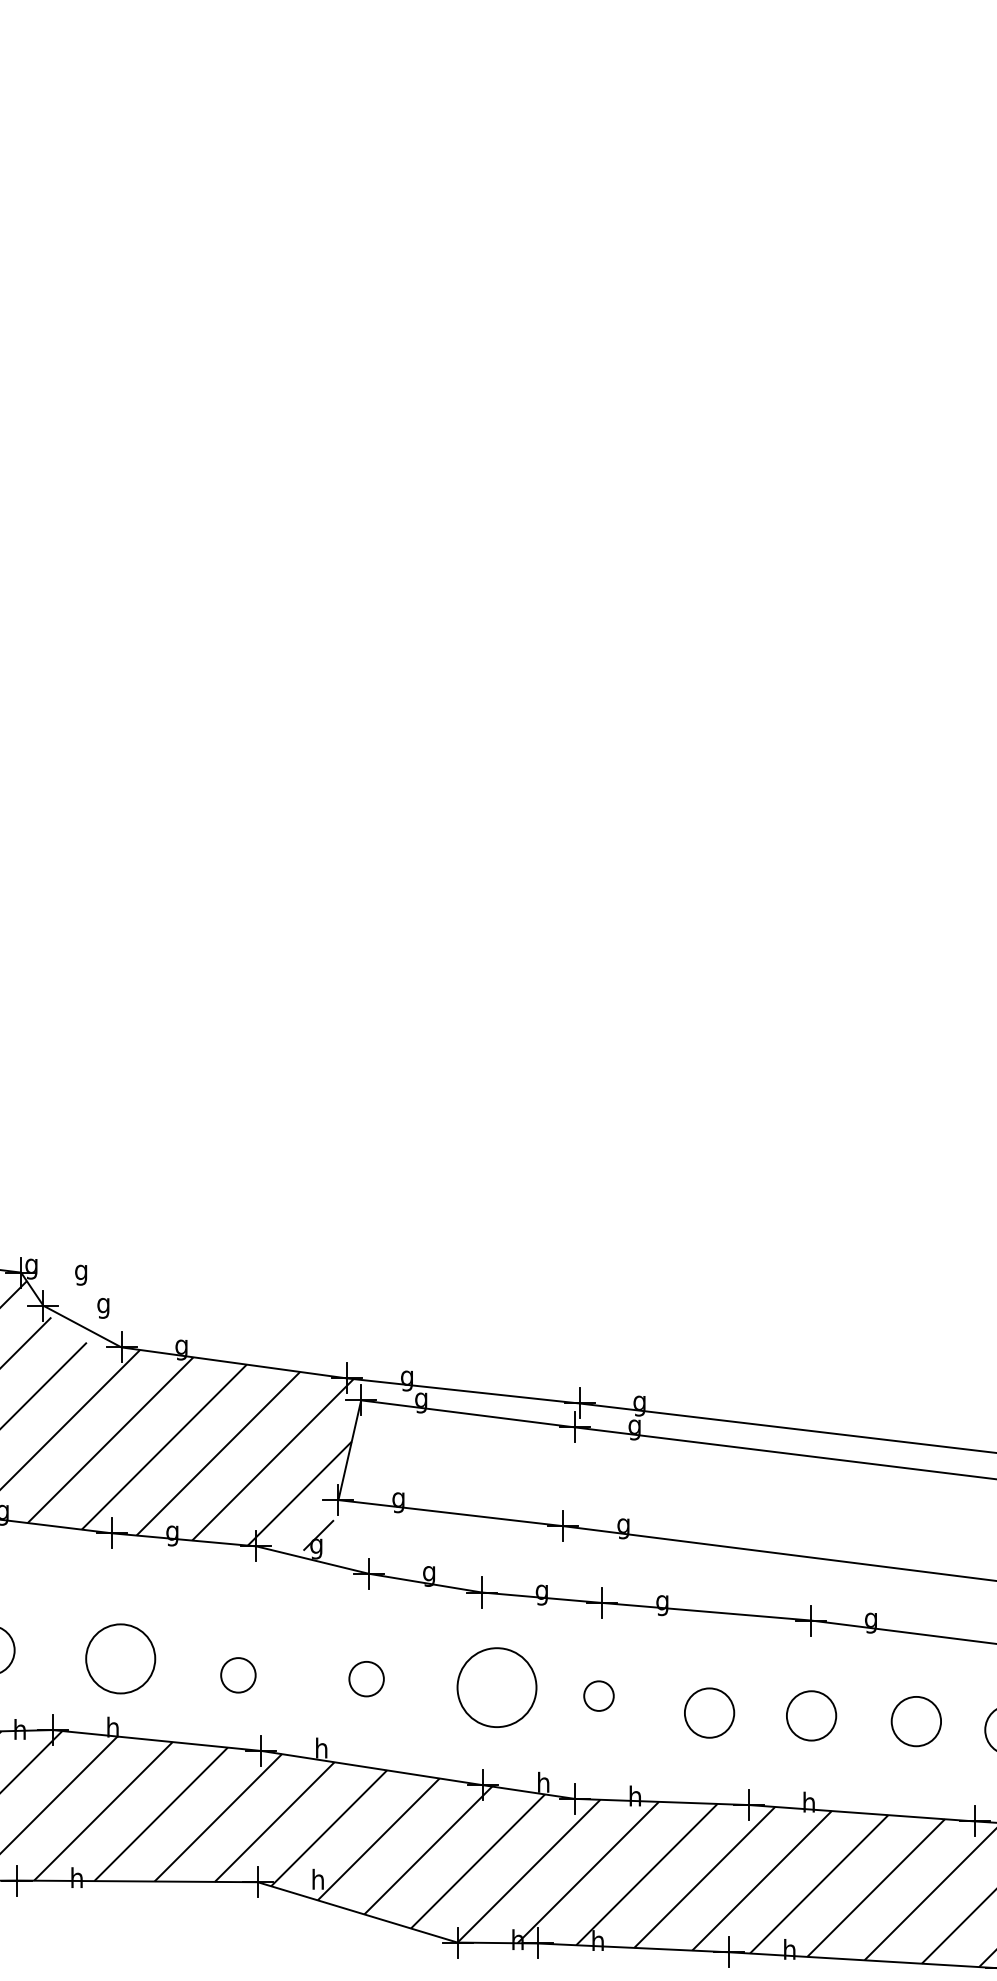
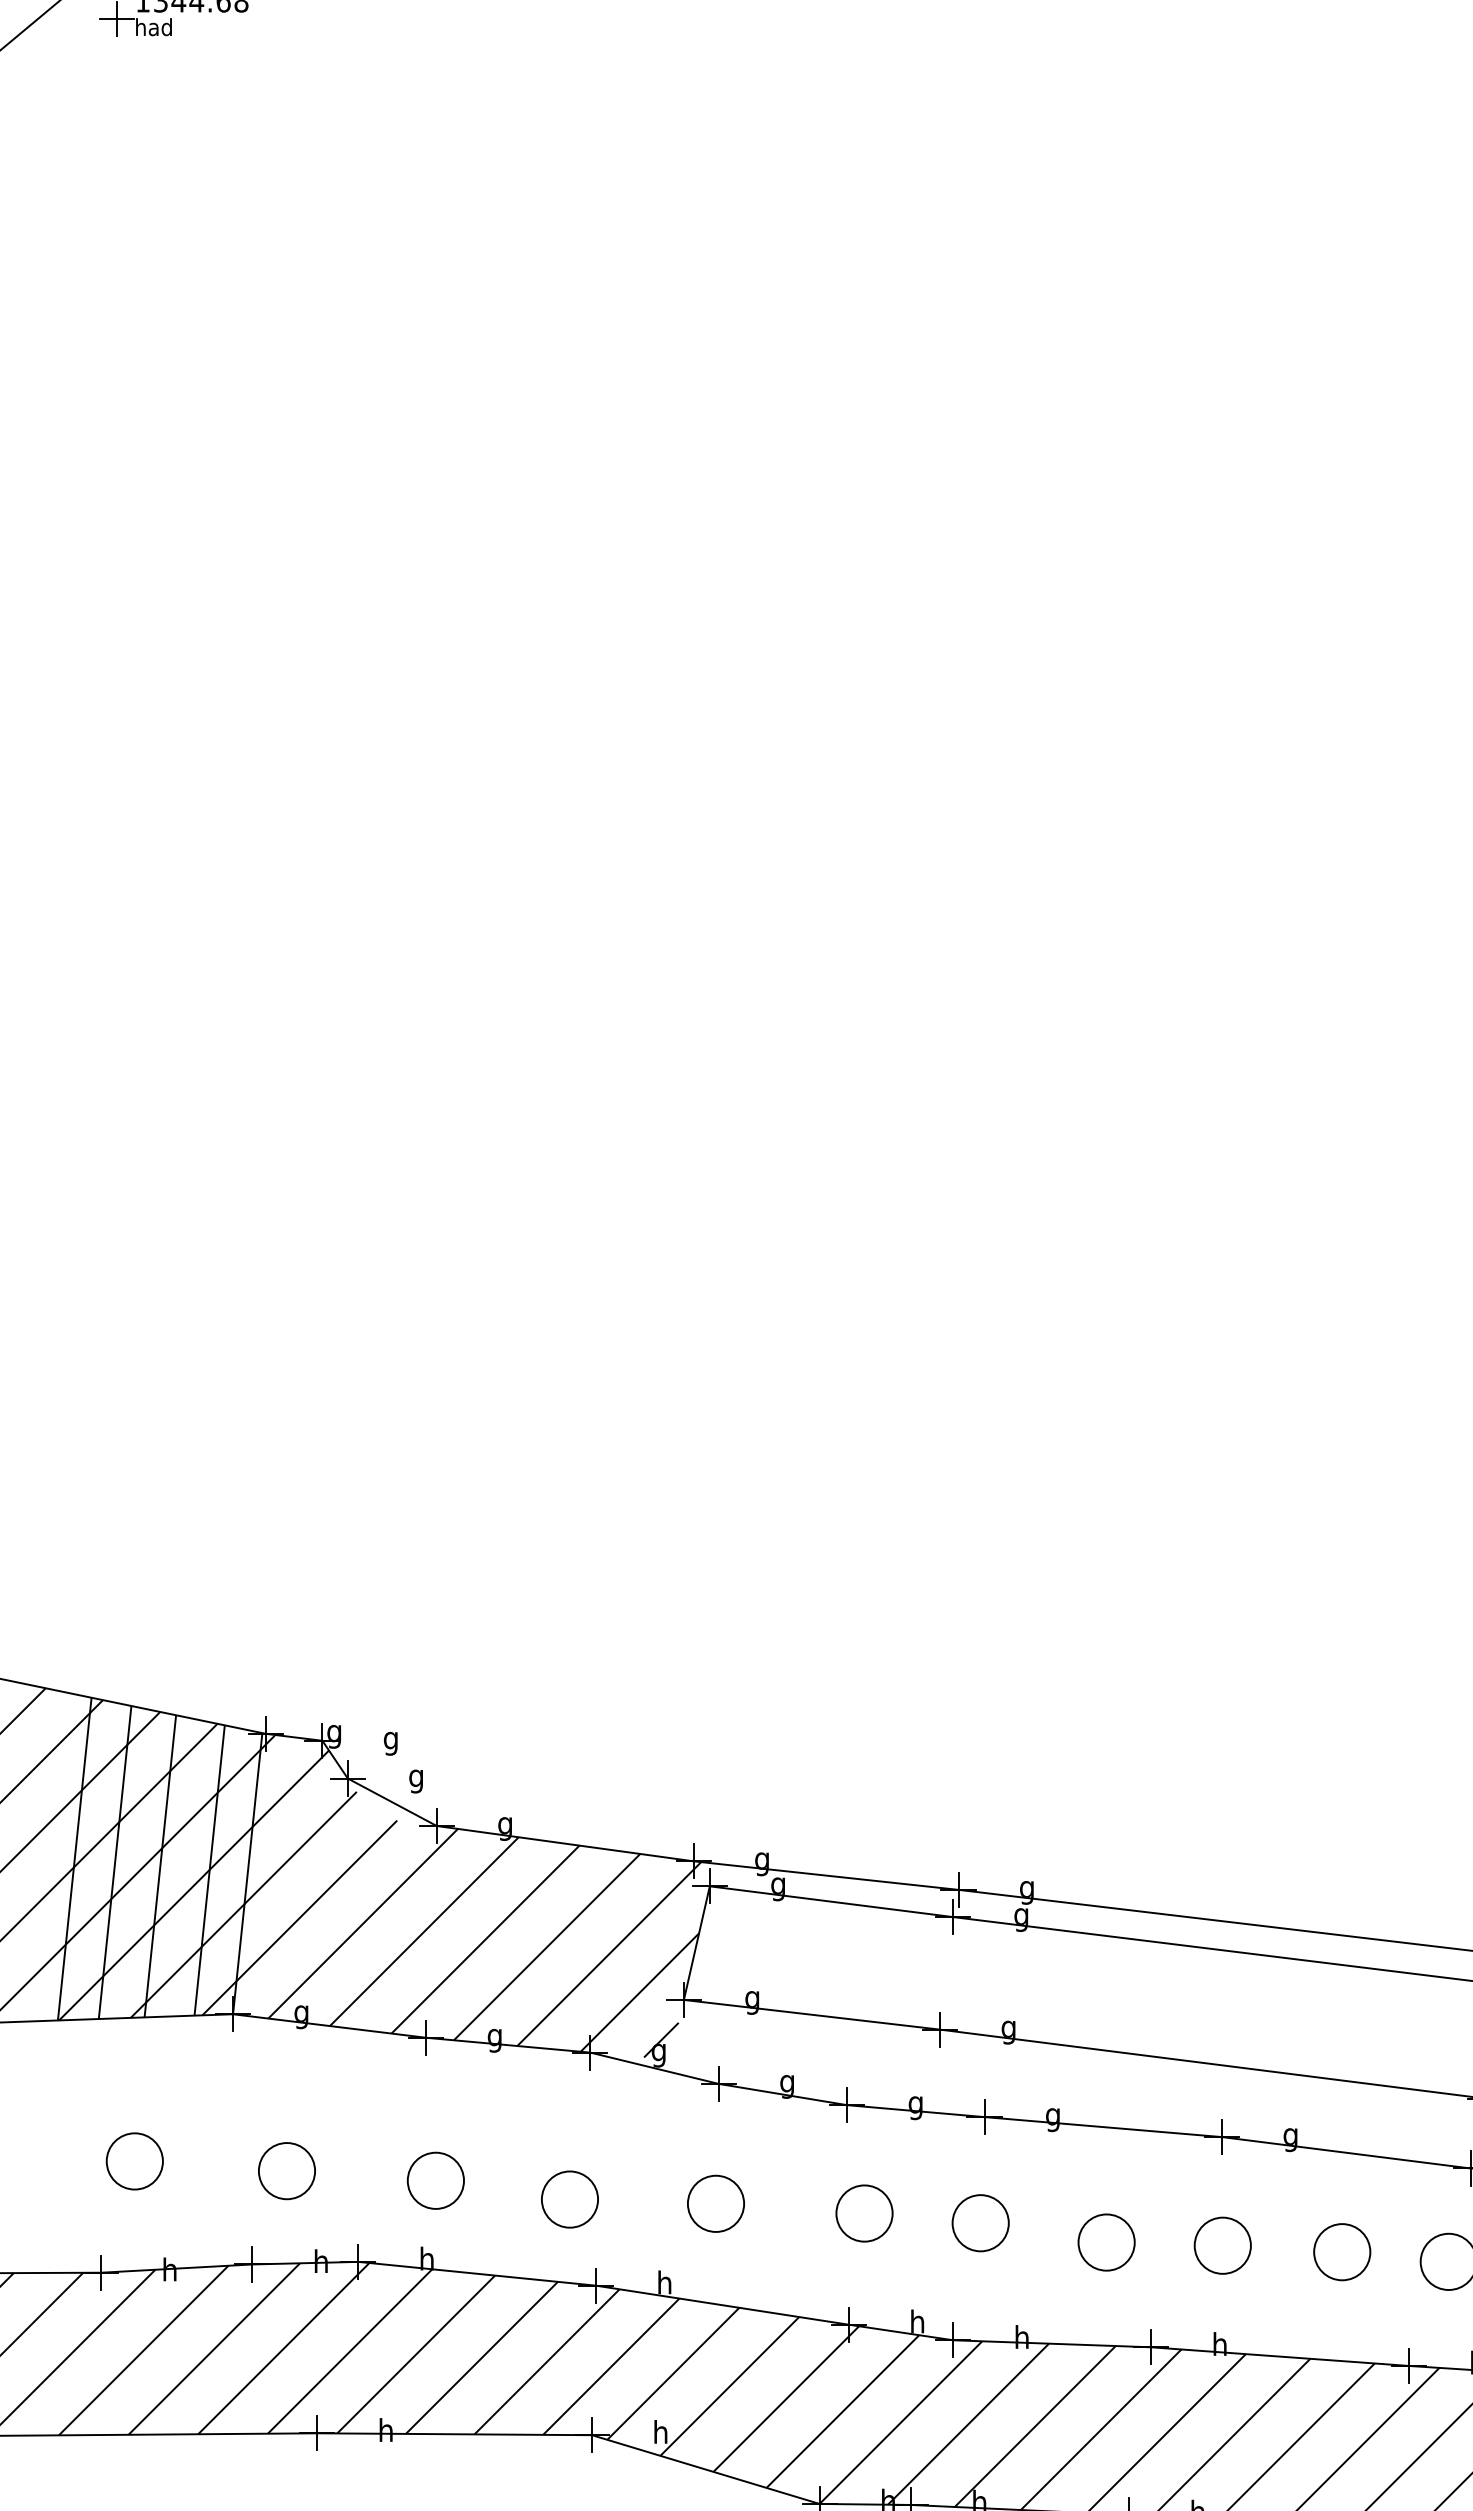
circle: (120, 1658) -> (435, 2180), size x0.71
circle: (238, 1675) -> (569, 2199), size x1.43
circle: (366, 1678) -> (715, 2203), size x1.43
circle: (496, 1687) -> (864, 2213), size x0.62
circle: (598, 1696) -> (980, 2223), size x1.67

